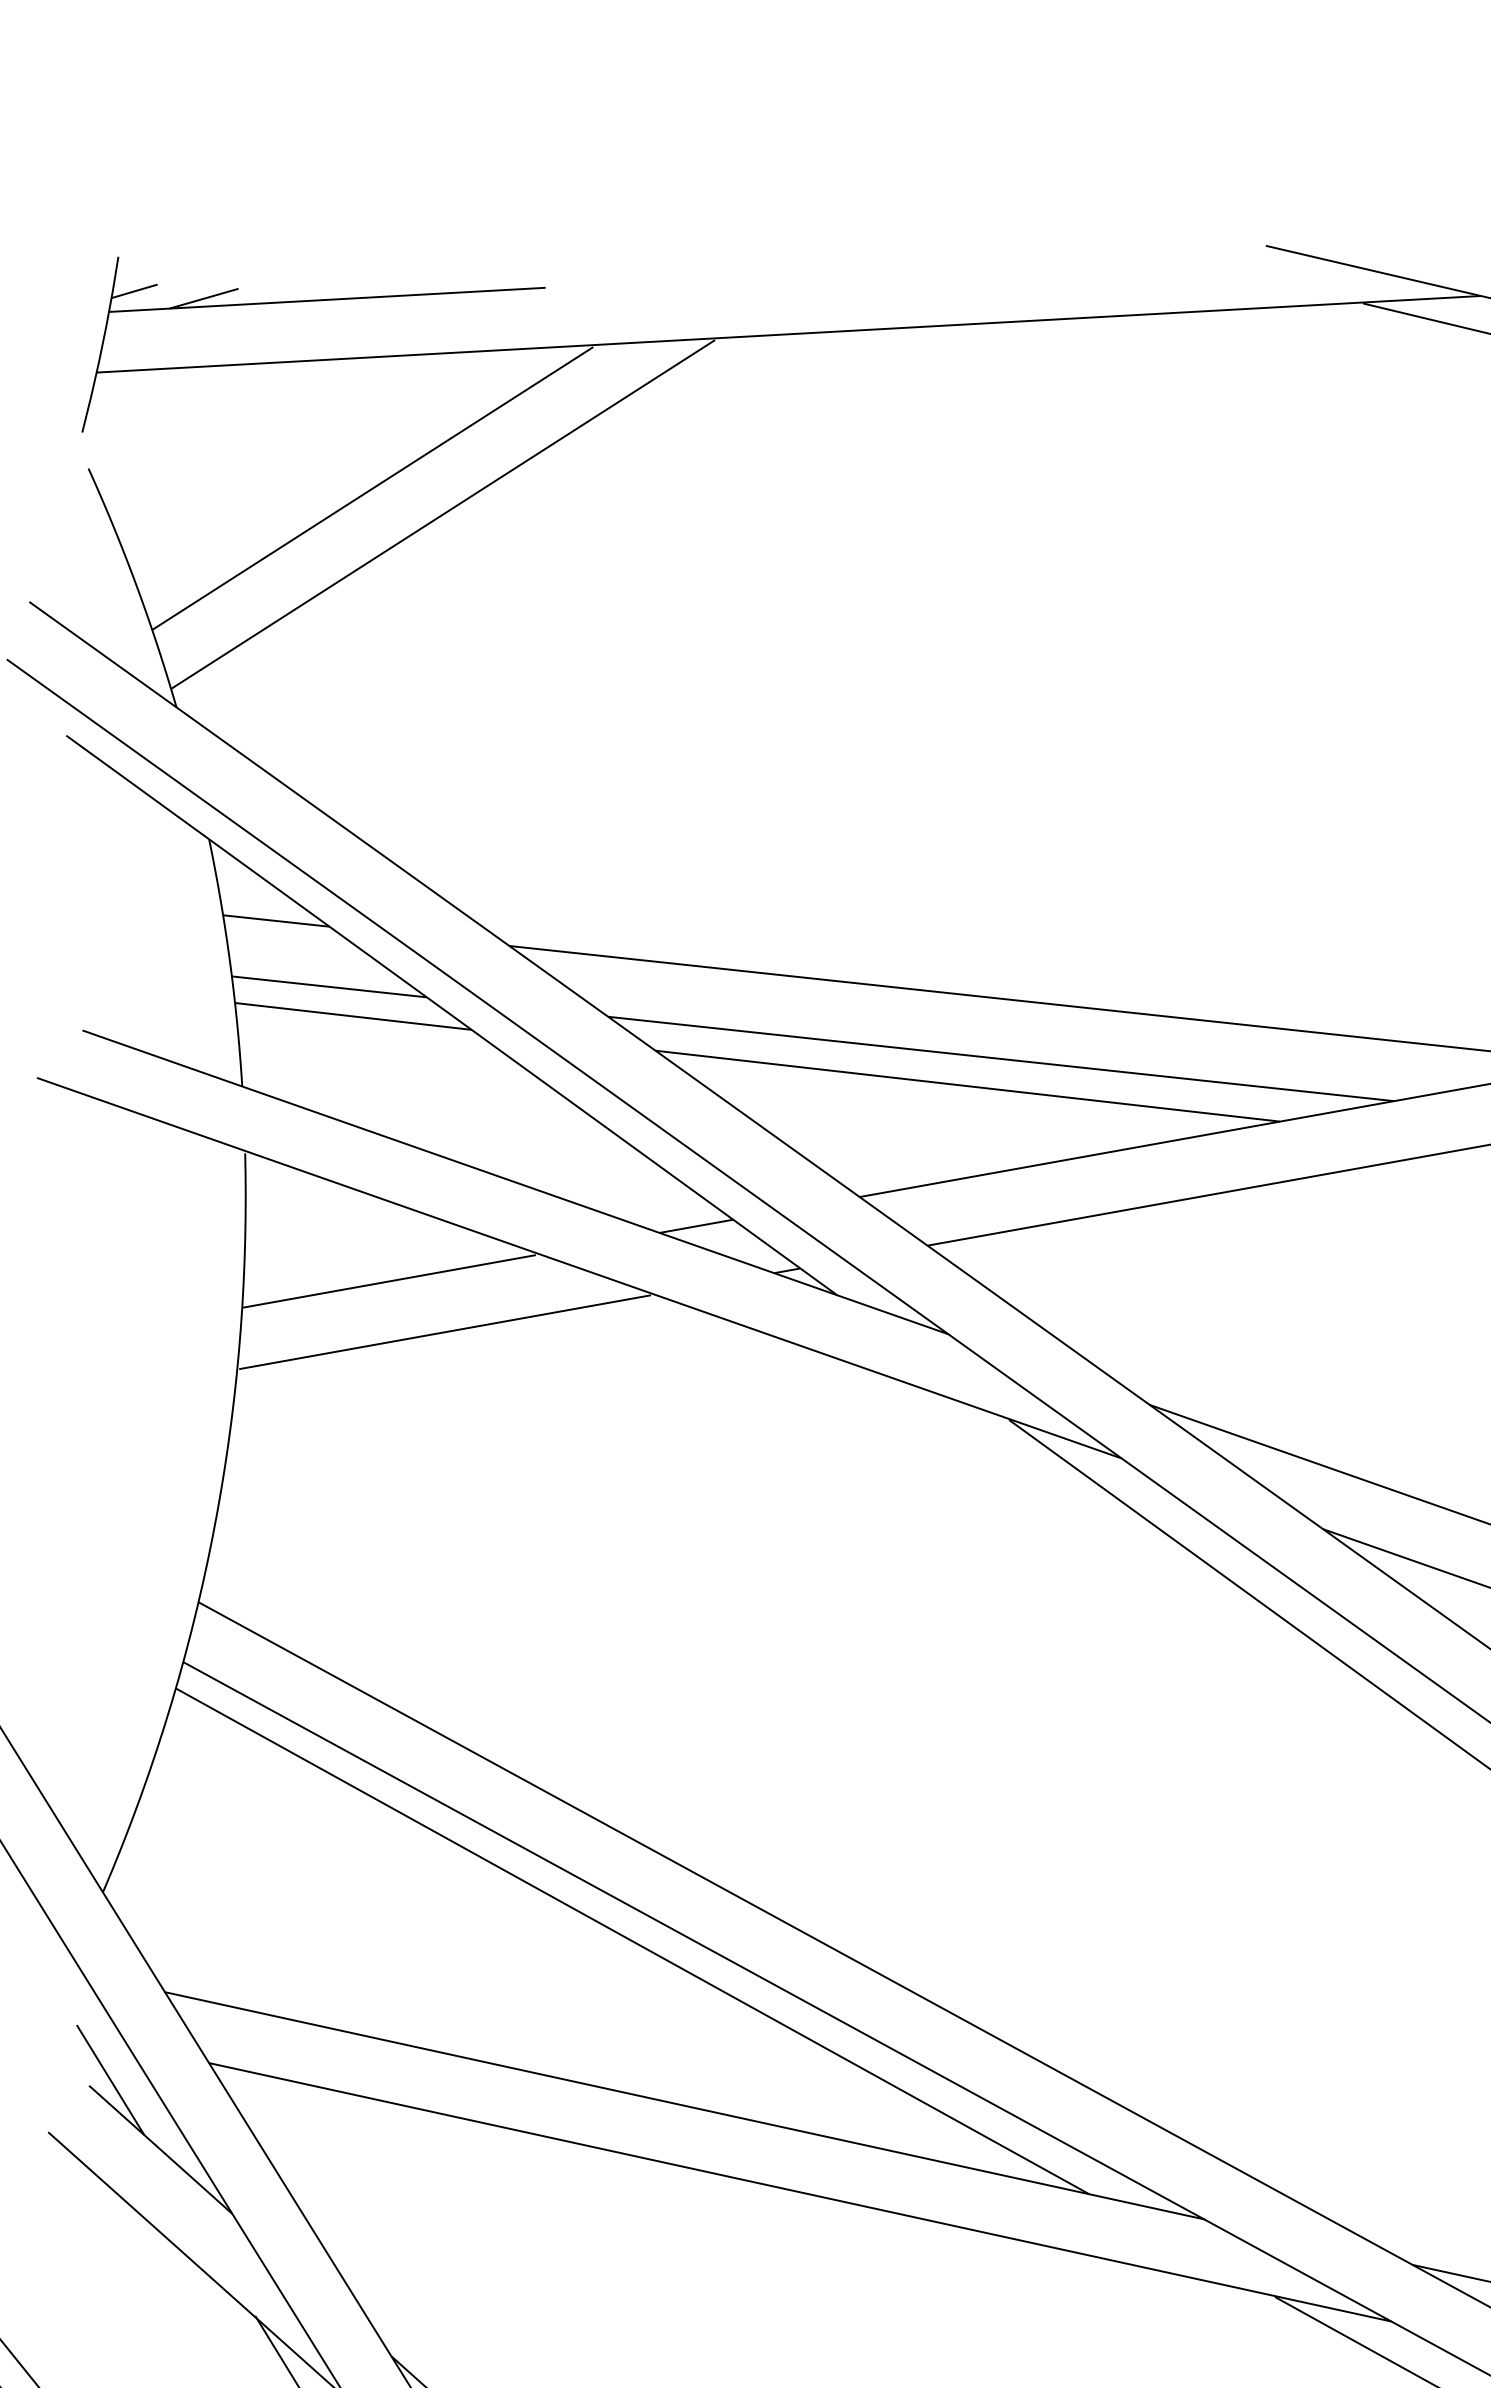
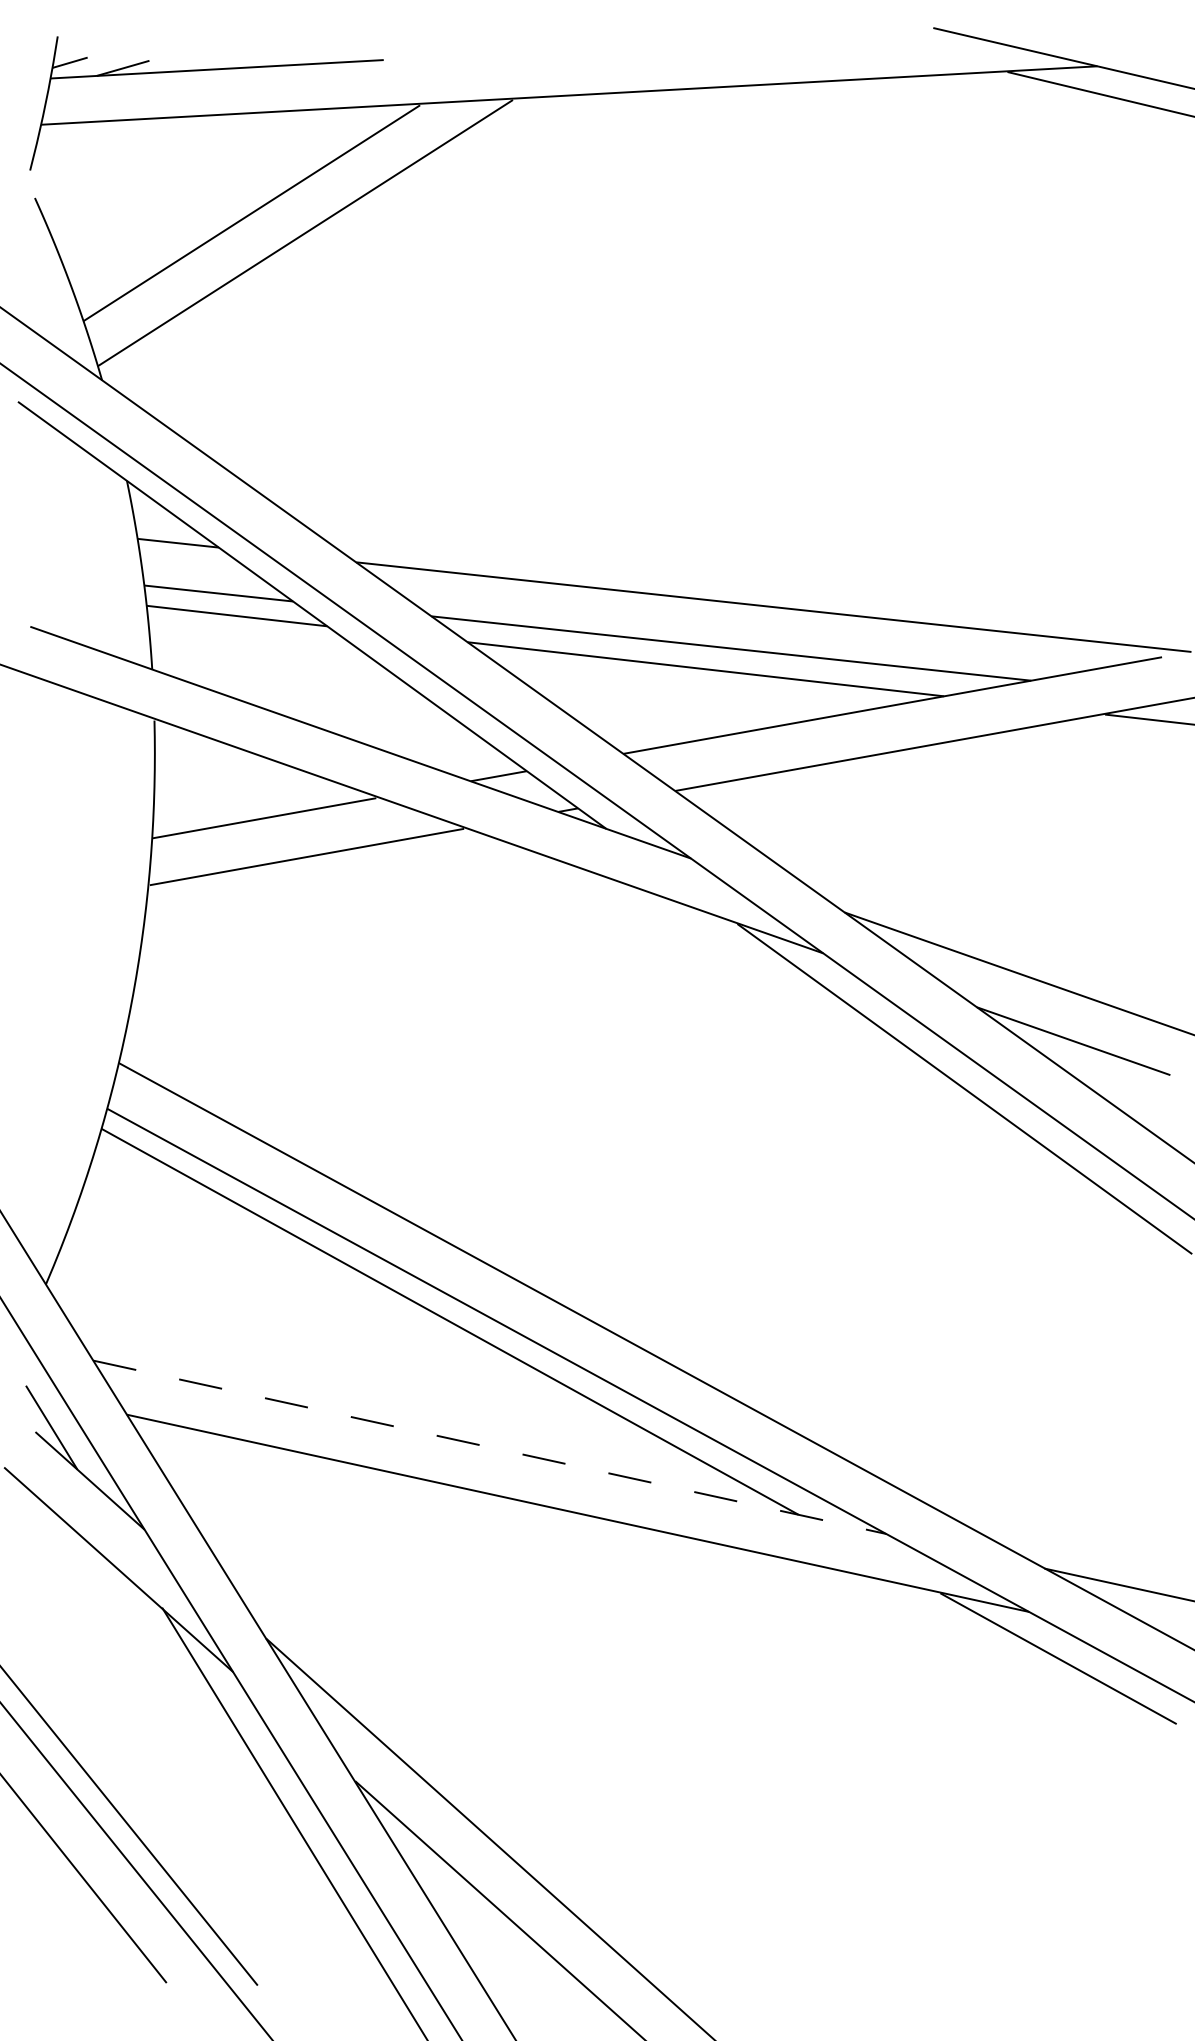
line: (684, 2106) -> (489, 1447), solid -> dashed

